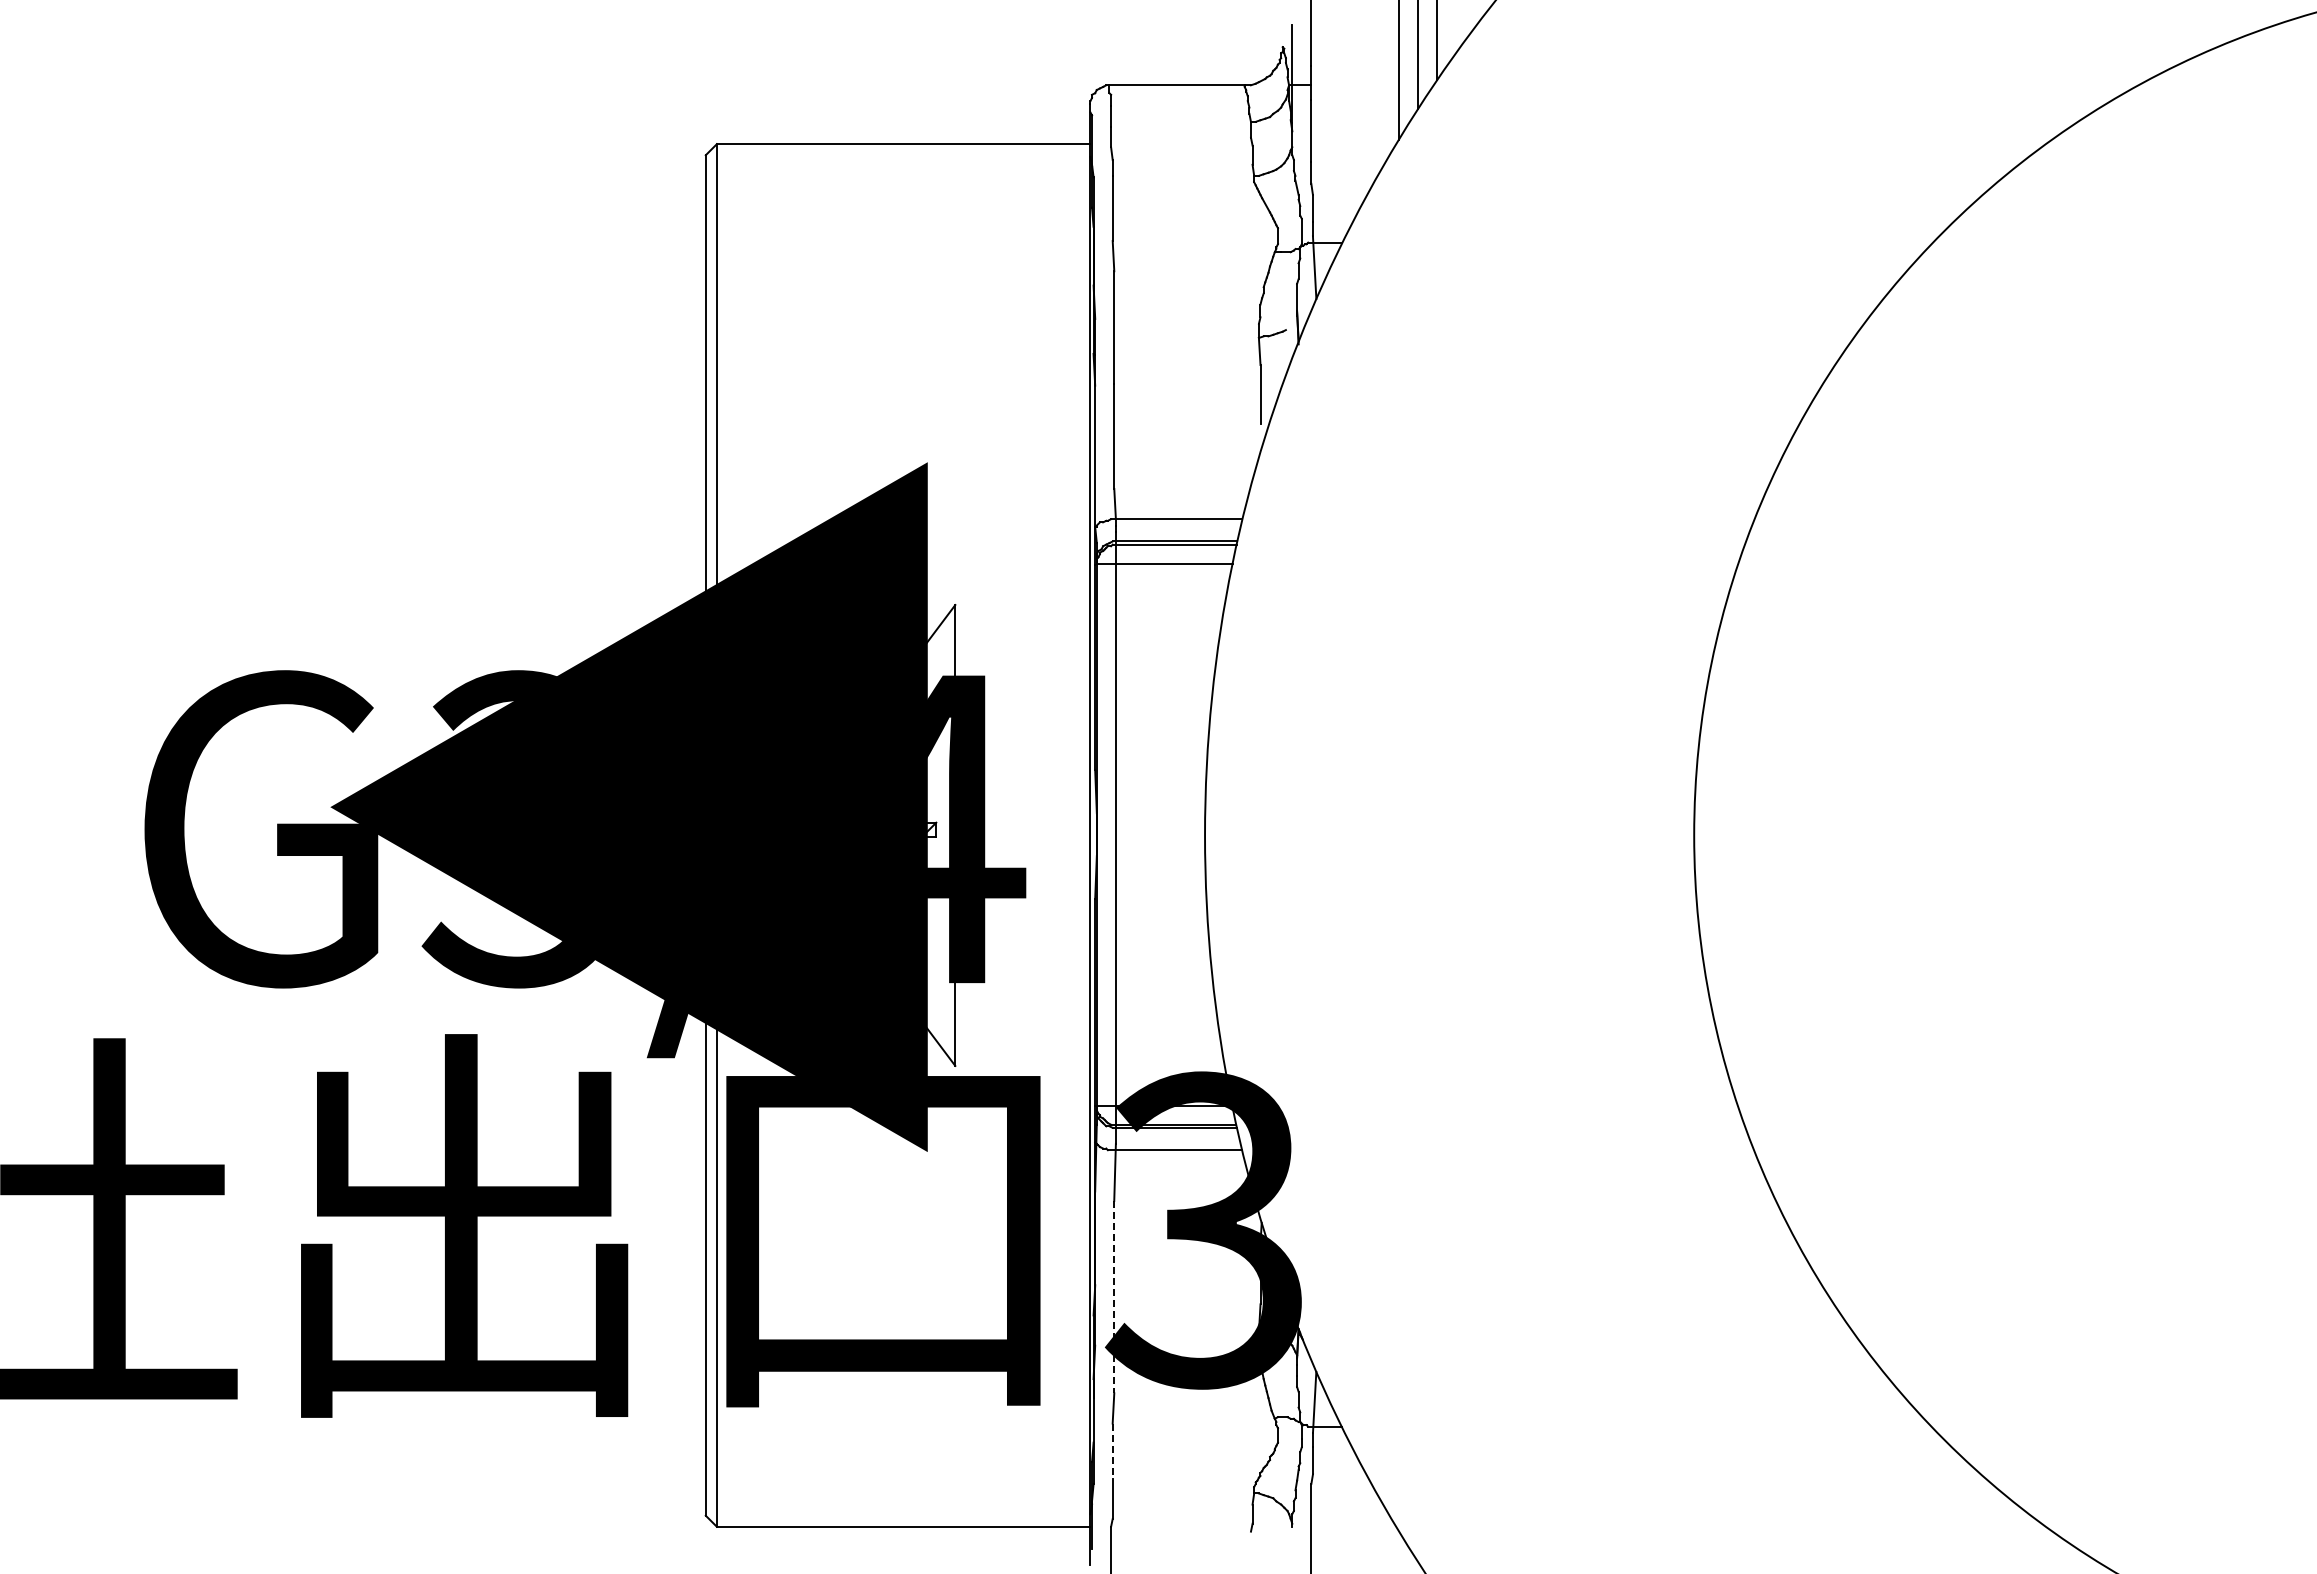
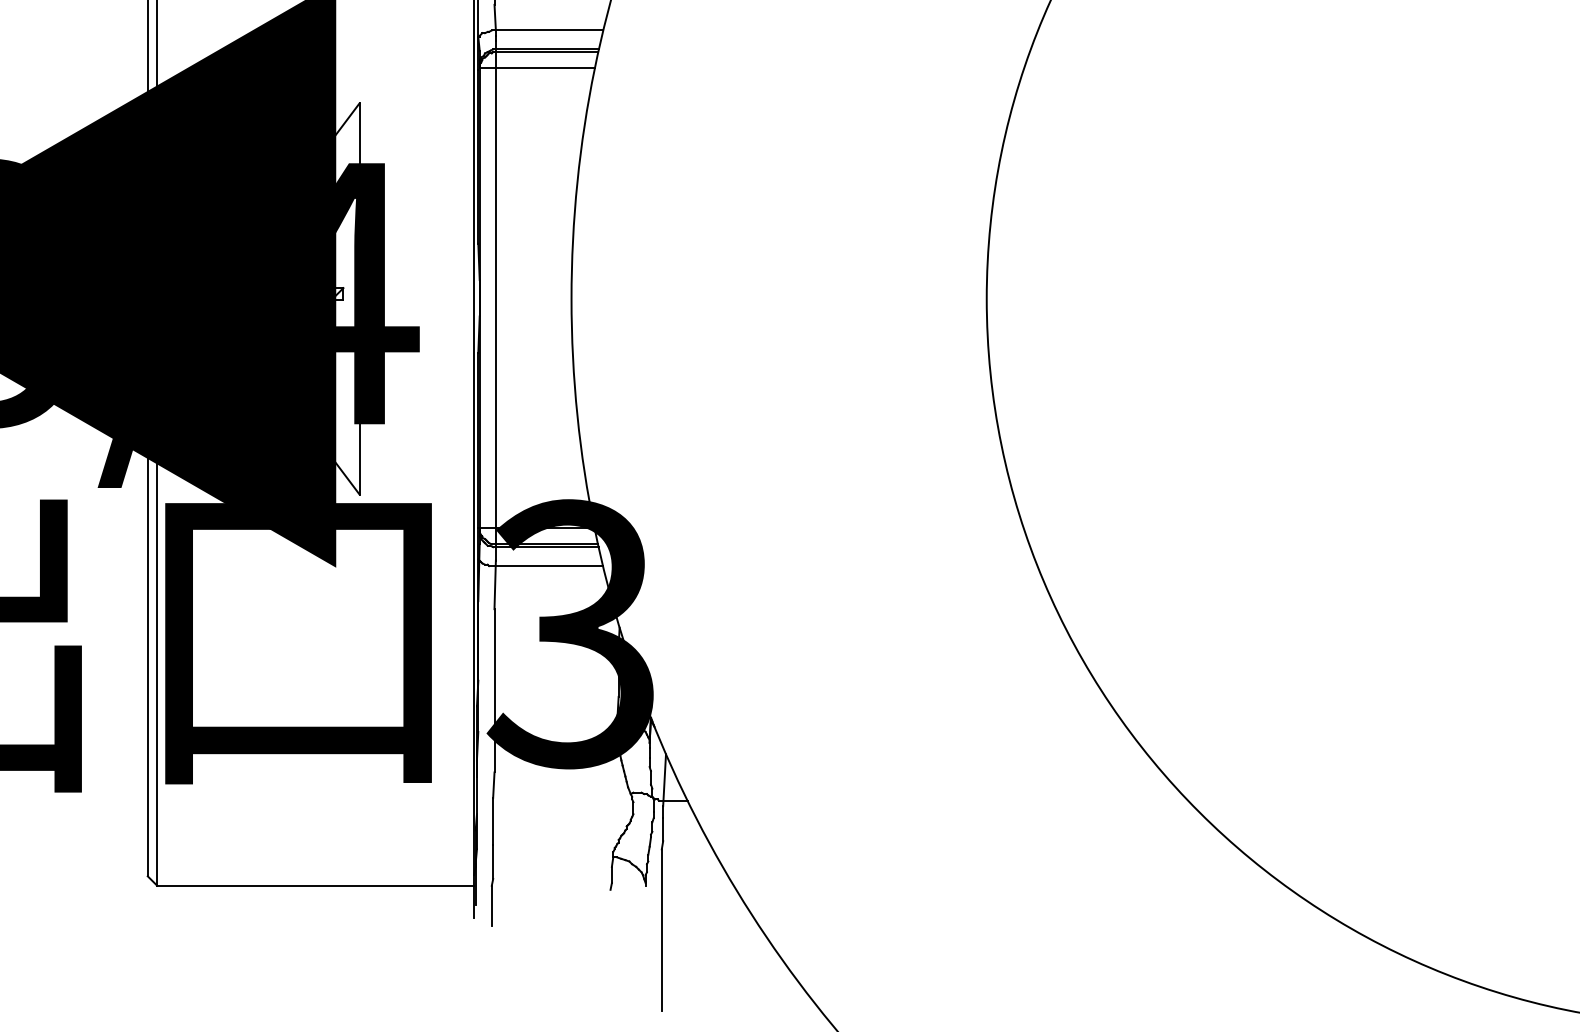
line: (1114, 1297) -> (494, 691), dashed -> solid
line: (1112, 1451) -> (493, 821), dashed -> solid

